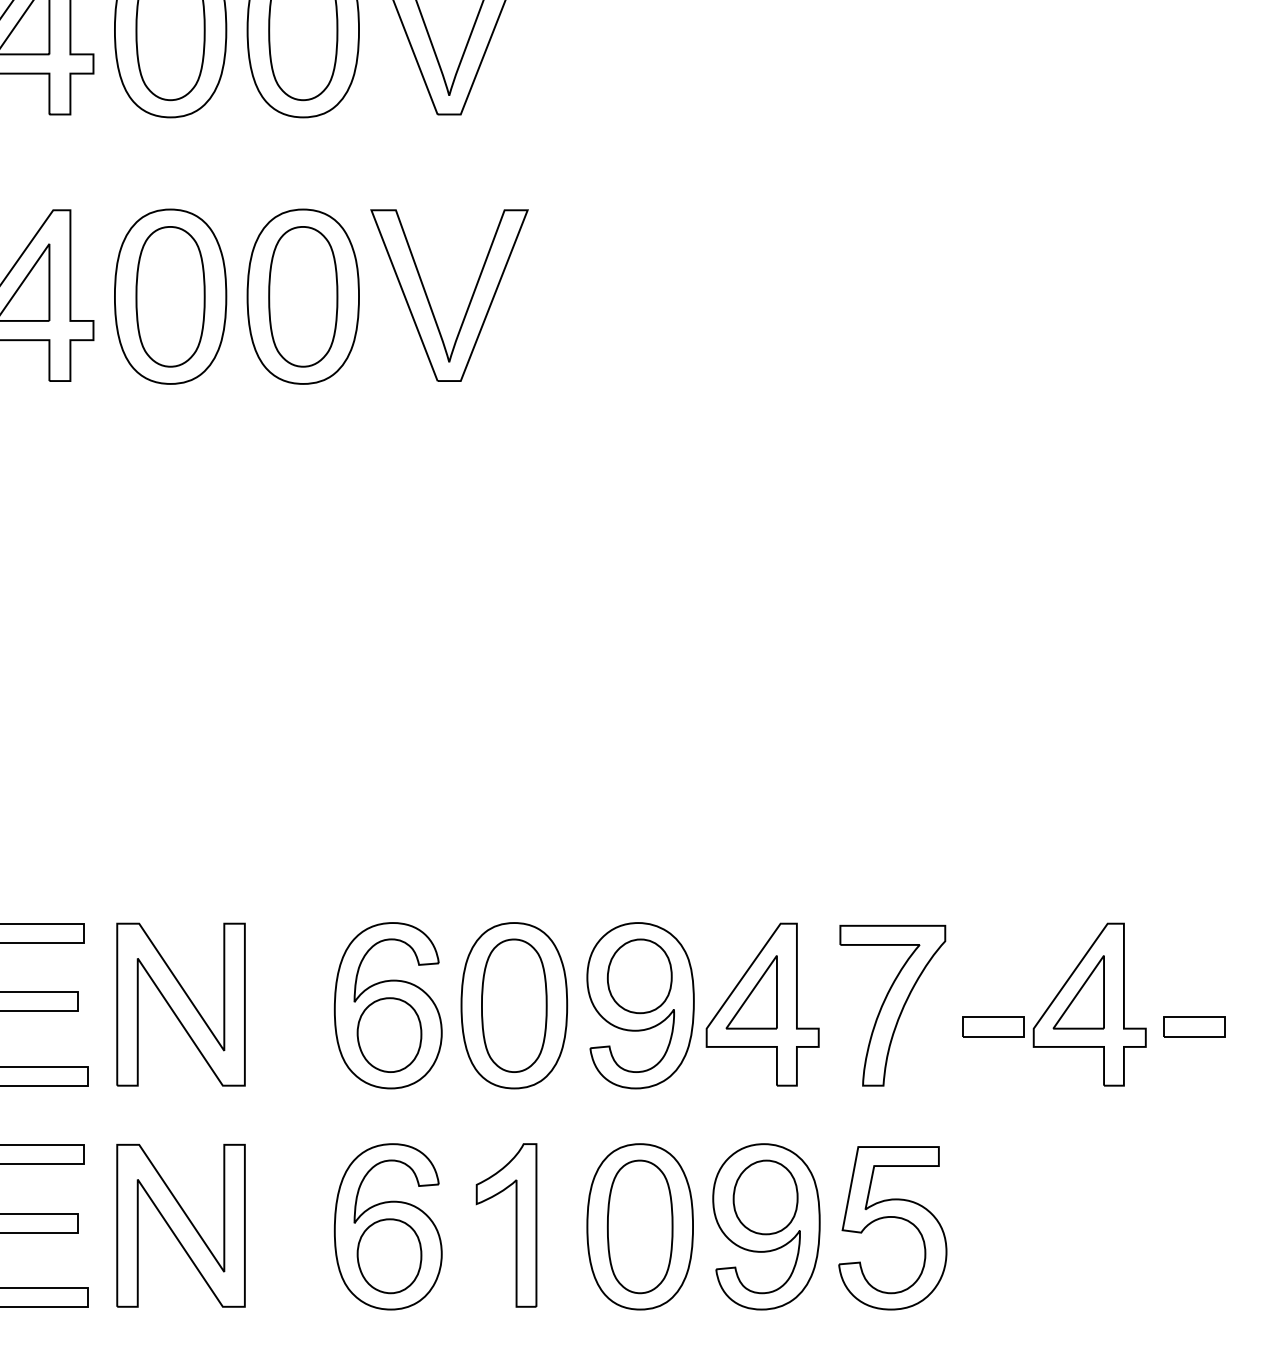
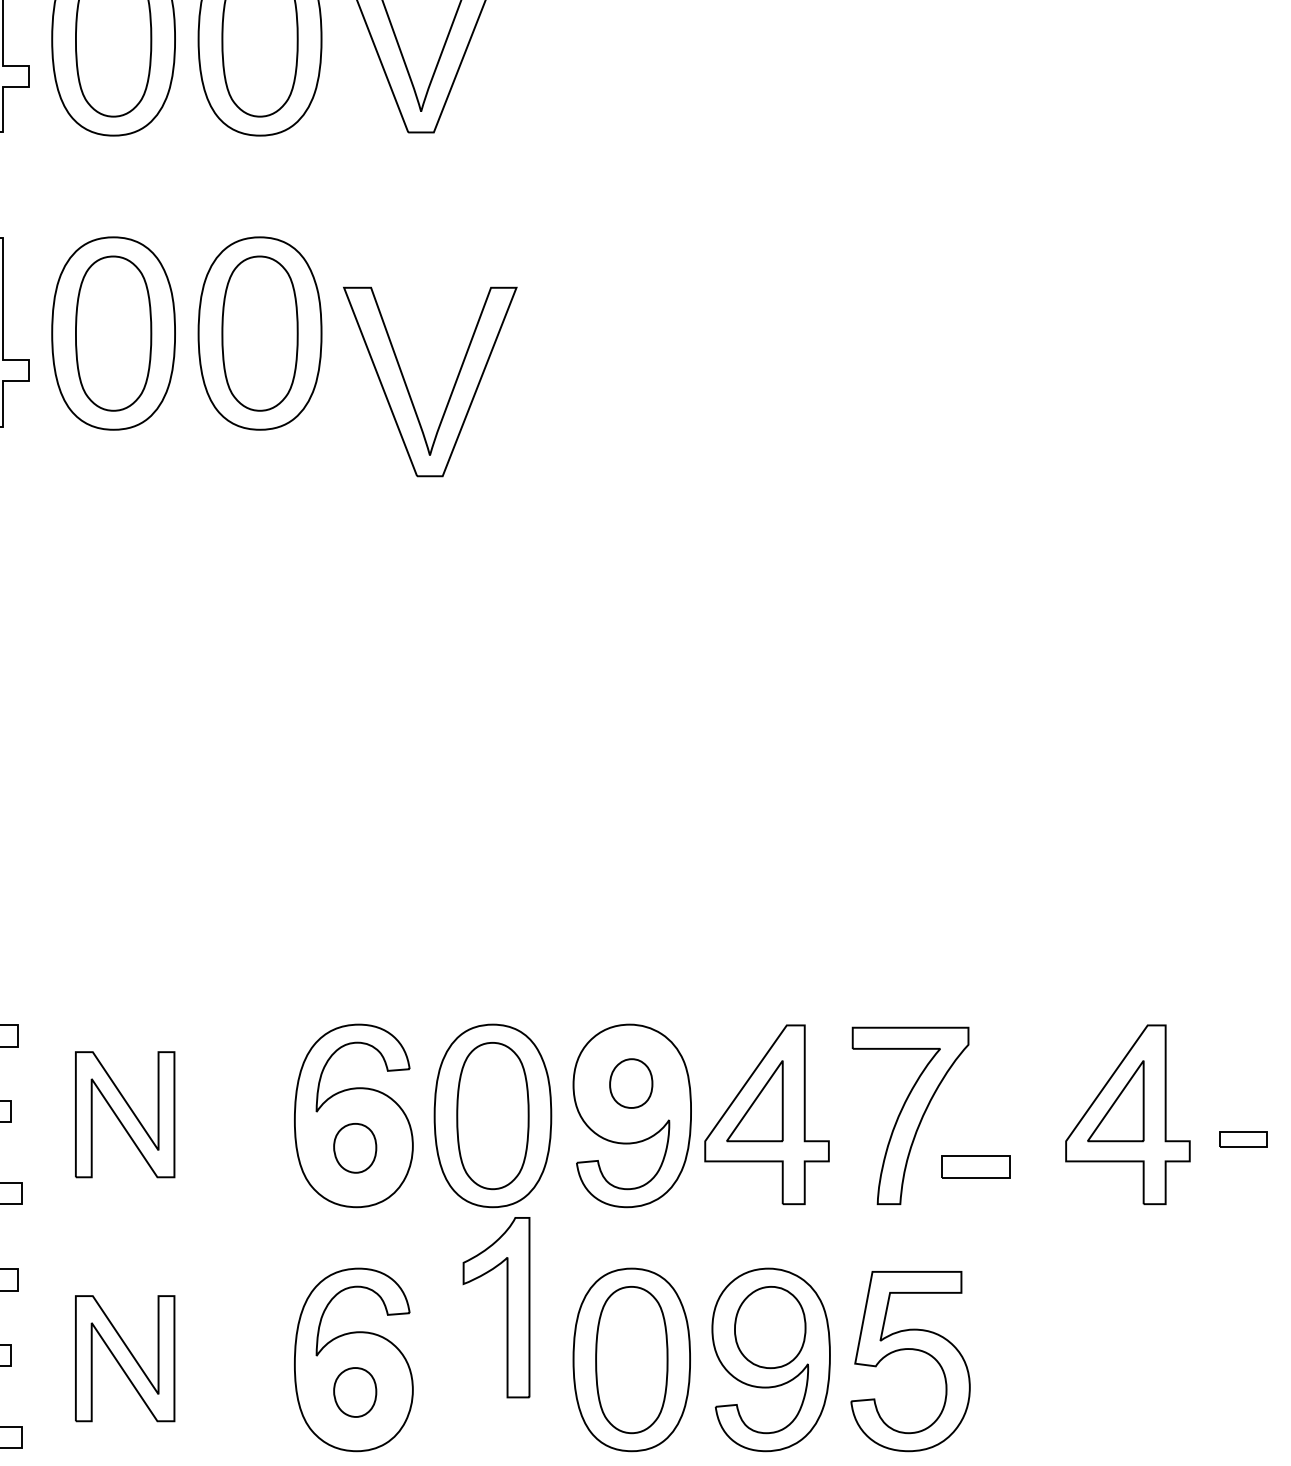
part: (429, 300) -> (408, 387), moved
part: (639, 976) -> (631, 1083), size x0.6
part: (180, 1004) -> (124, 1114), size x0.7
part: (993, 1026) -> (976, 1166), moved
part: (1194, 1026) -> (1243, 1138), size x0.7
part: (389, 1034) -> (355, 1147), size x0.6
part: (180, 1225) -> (124, 1358), size x0.7
part: (515, 1225) -> (506, 1307), moved
part: (389, 1256) -> (355, 1392), size x0.6

